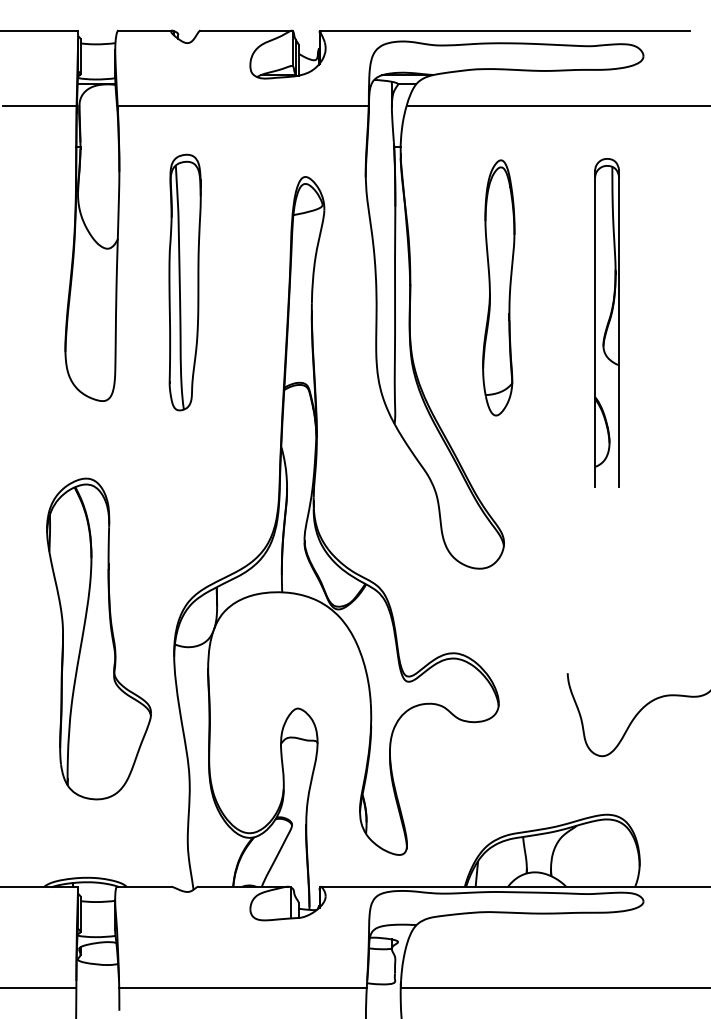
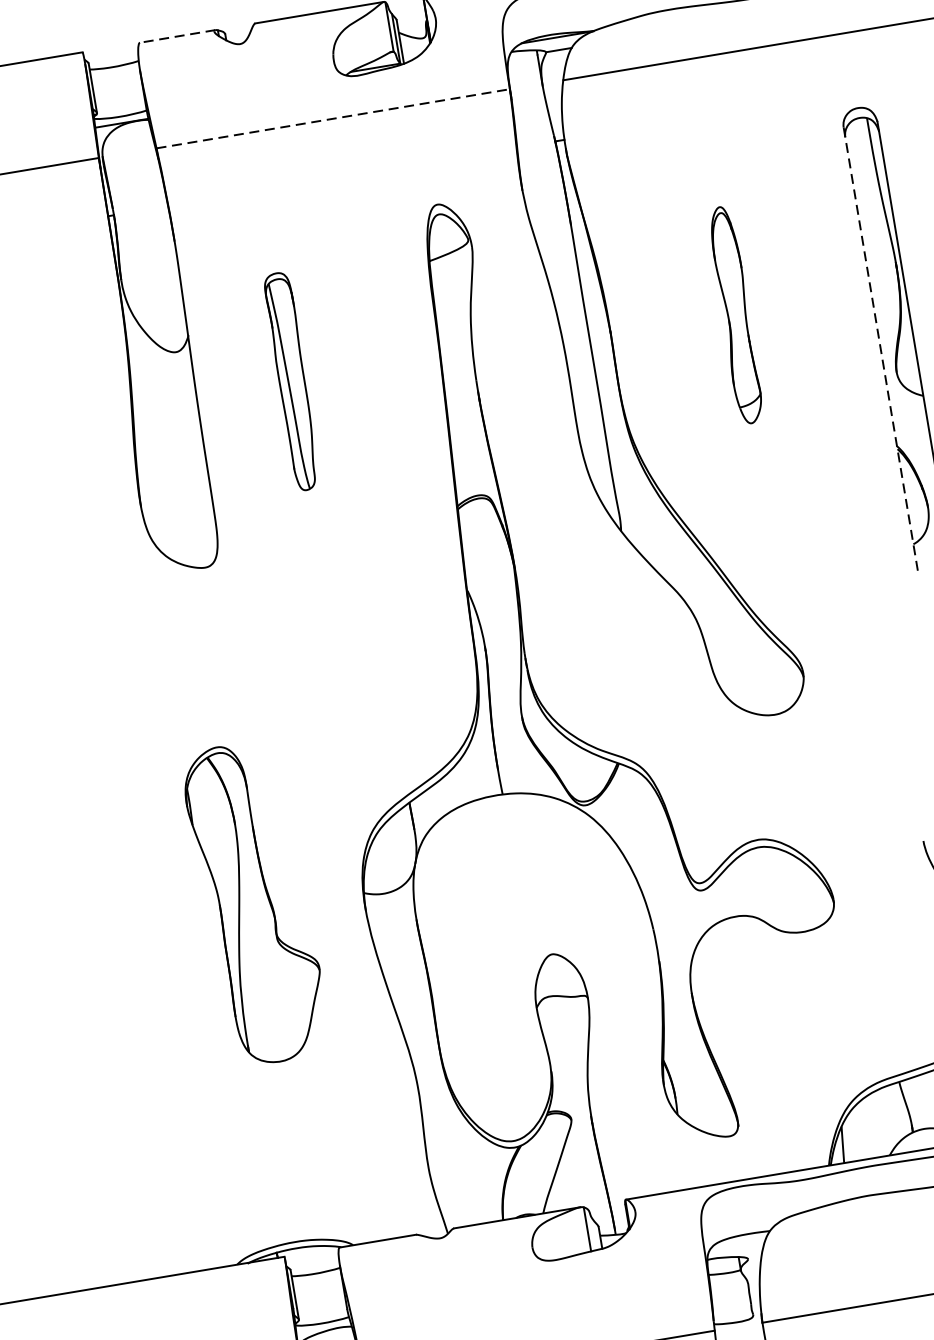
line: (145, 30) -> (178, 36), solid -> dashed
line: (243, 105) -> (333, 118), solid -> dashed
part: (184, 282) -> (292, 381), size x0.6
part: (498, 287) -> (735, 314), size x0.6
line: (595, 329) -> (881, 350), solid -> dashed
part: (98, 638) -> (255, 902), size x0.7

